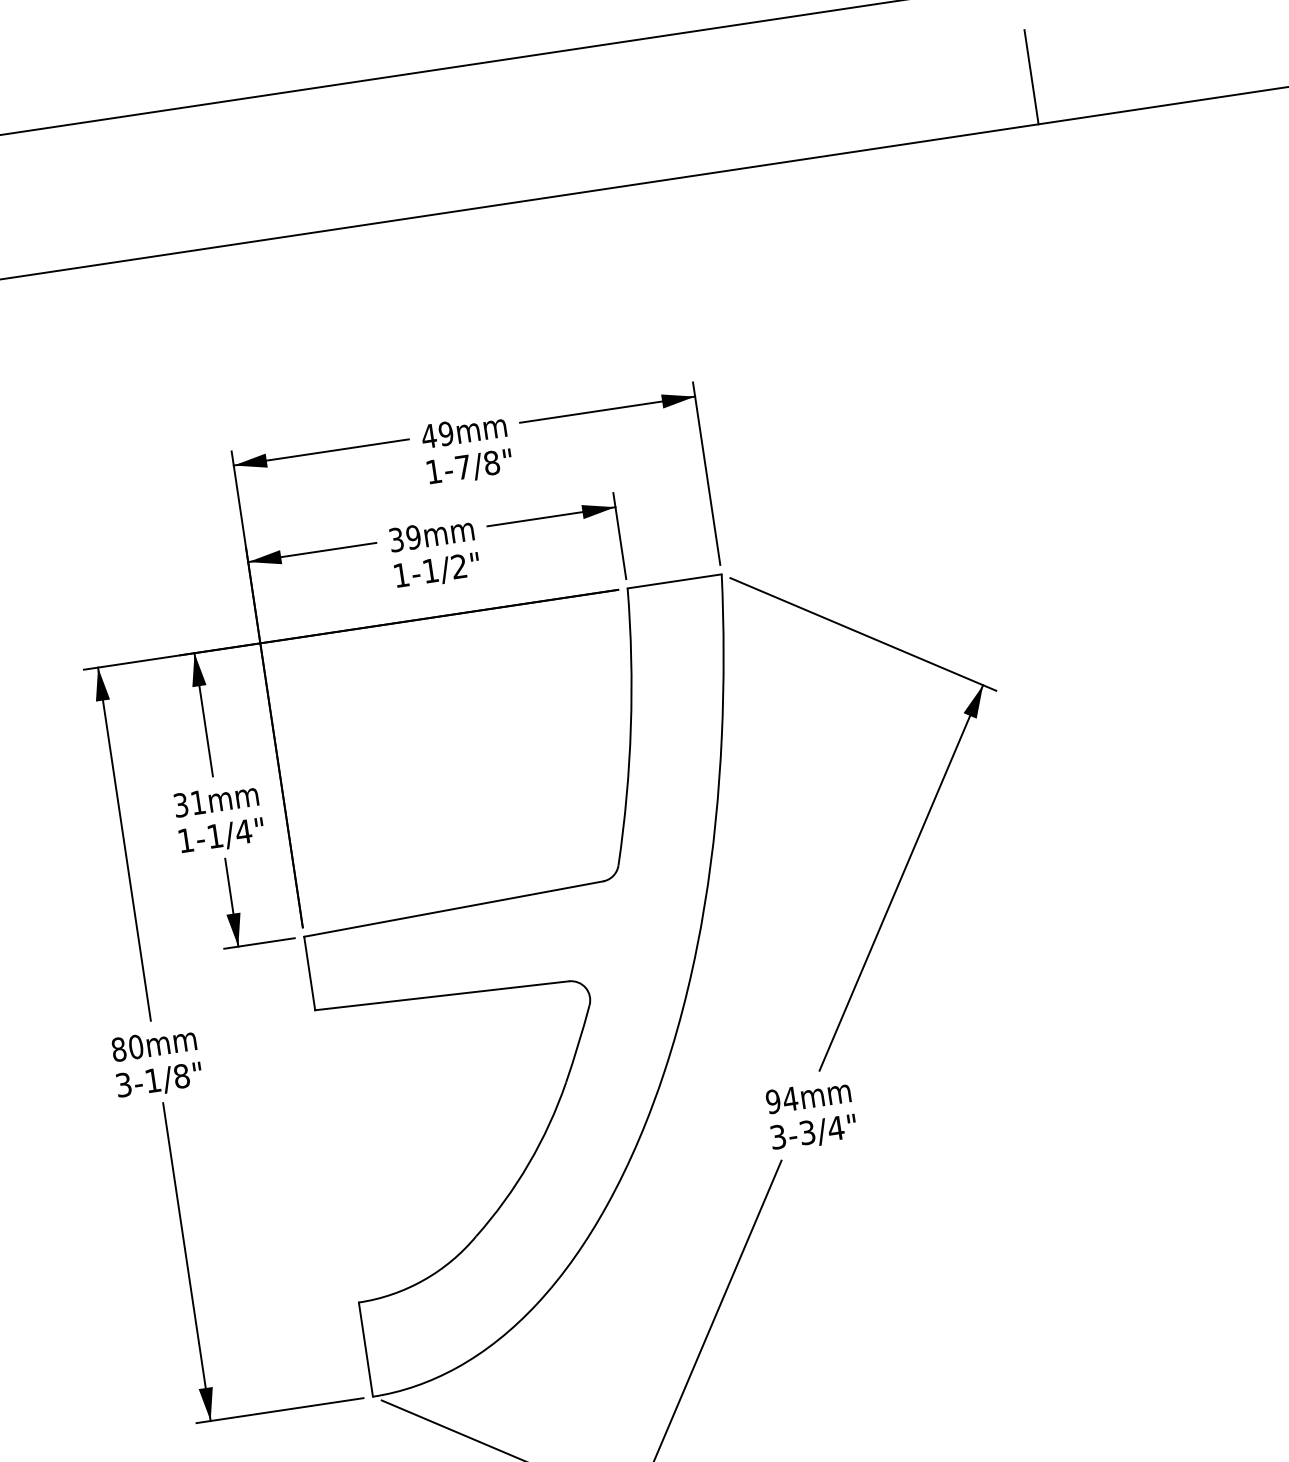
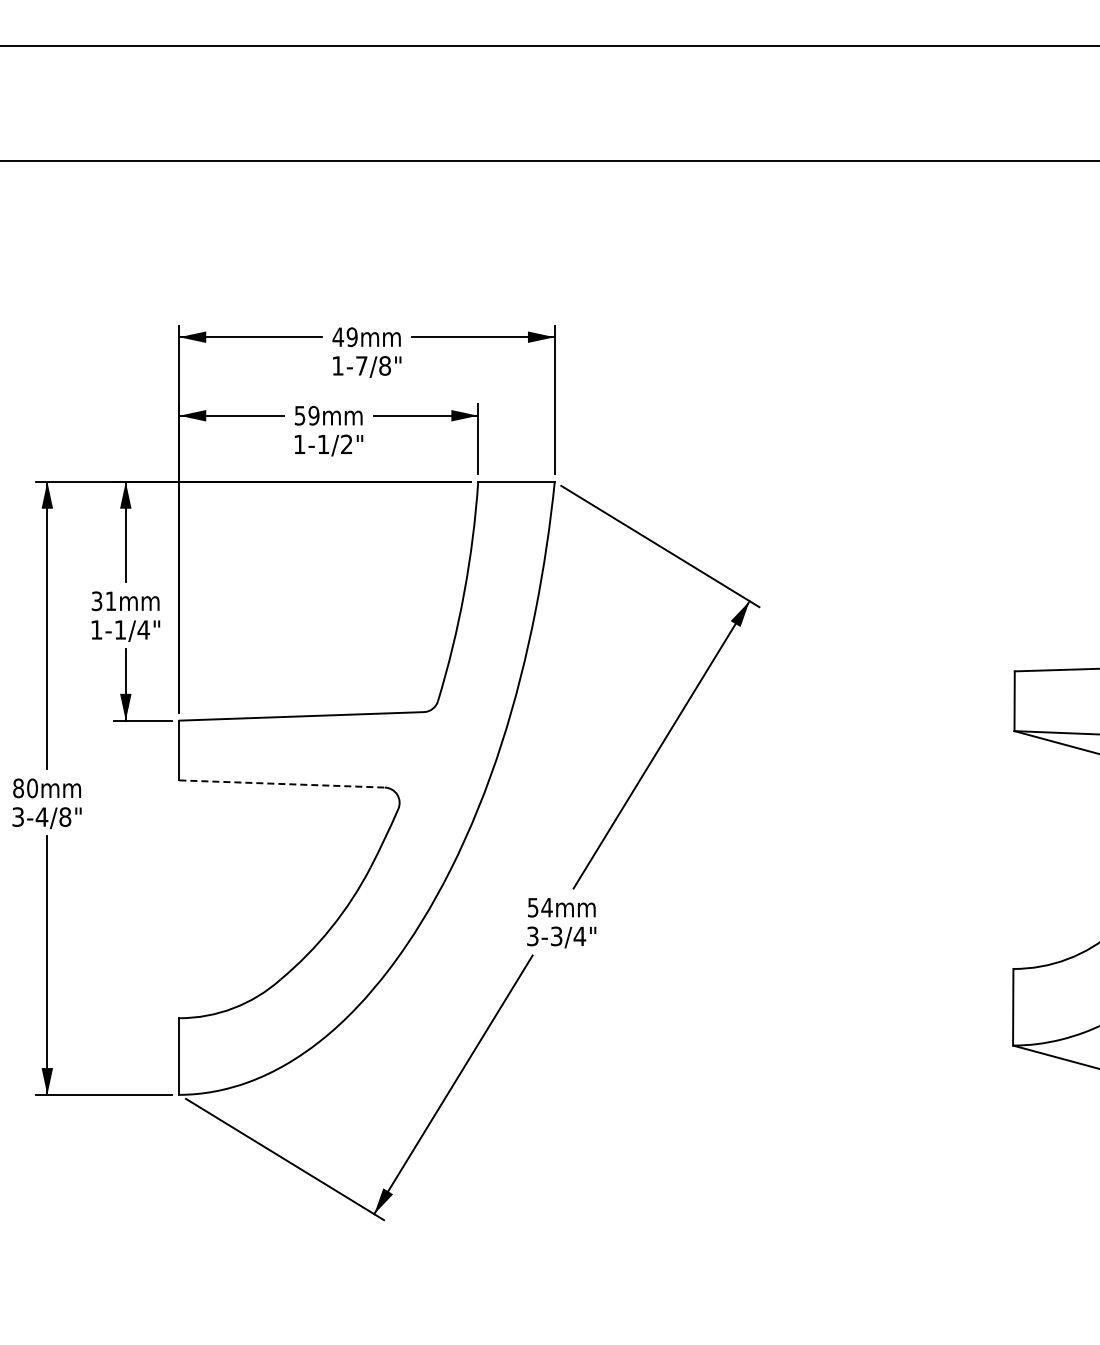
line: (1031, 76) -> (860, 122), removed
text: (396, 538) -> (300, 414), 39 -> 59
line: (442, 995) -> (282, 783), solid -> dashed
text: (152, 1079) -> (41, 816), 3-1/8" -> 3-4/8"
text: (772, 1101) -> (532, 907), 94 -> 54

